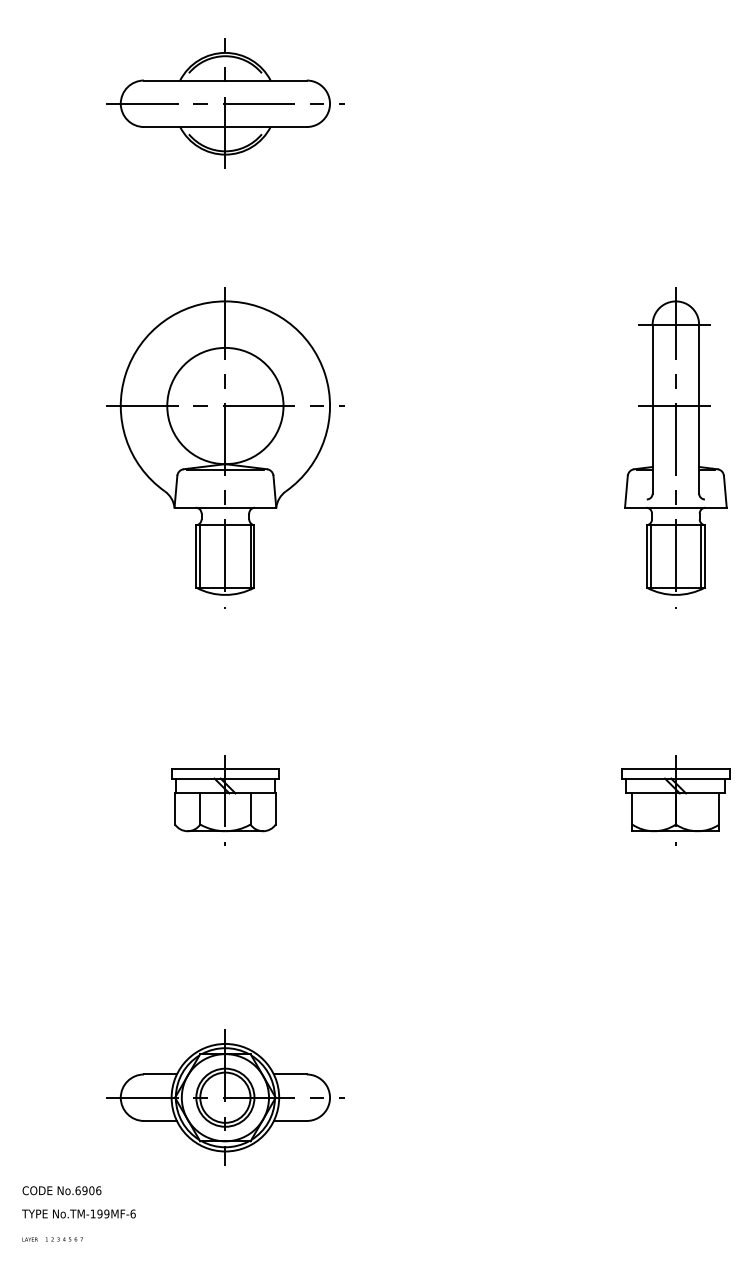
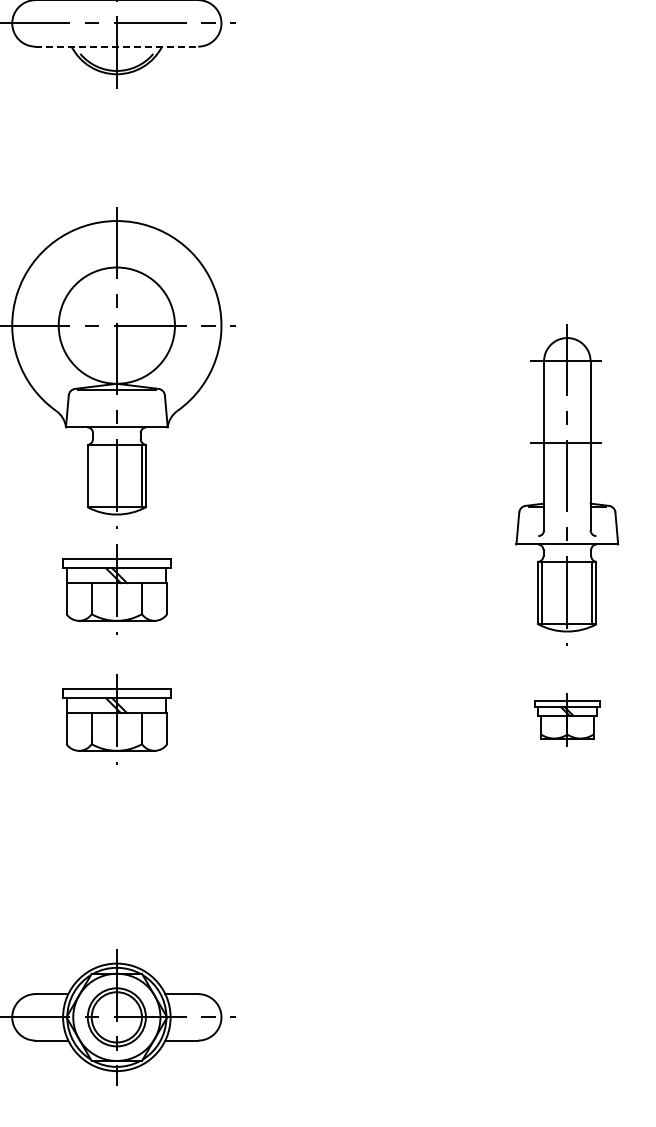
line: (225, 127) -> (116, 47), solid -> dashed
part: (675, 447) -> (566, 484), moved
line: (200, 556) -> (91, 476), removed
part: (225, 670) -> (116, 590), added
part: (675, 800) -> (566, 720), size x0.6

